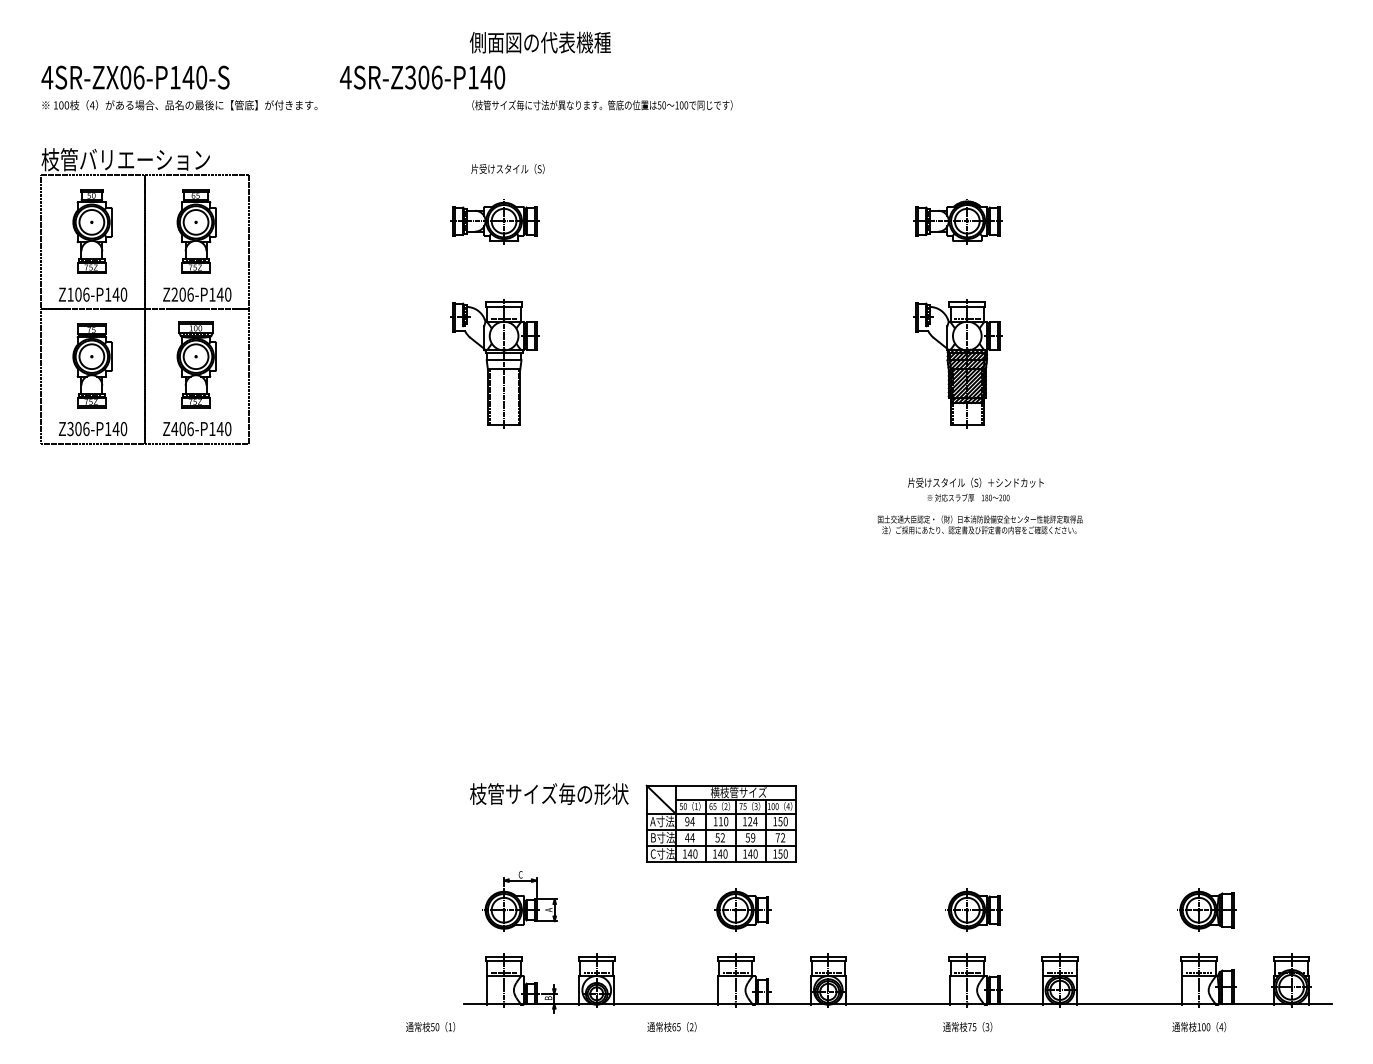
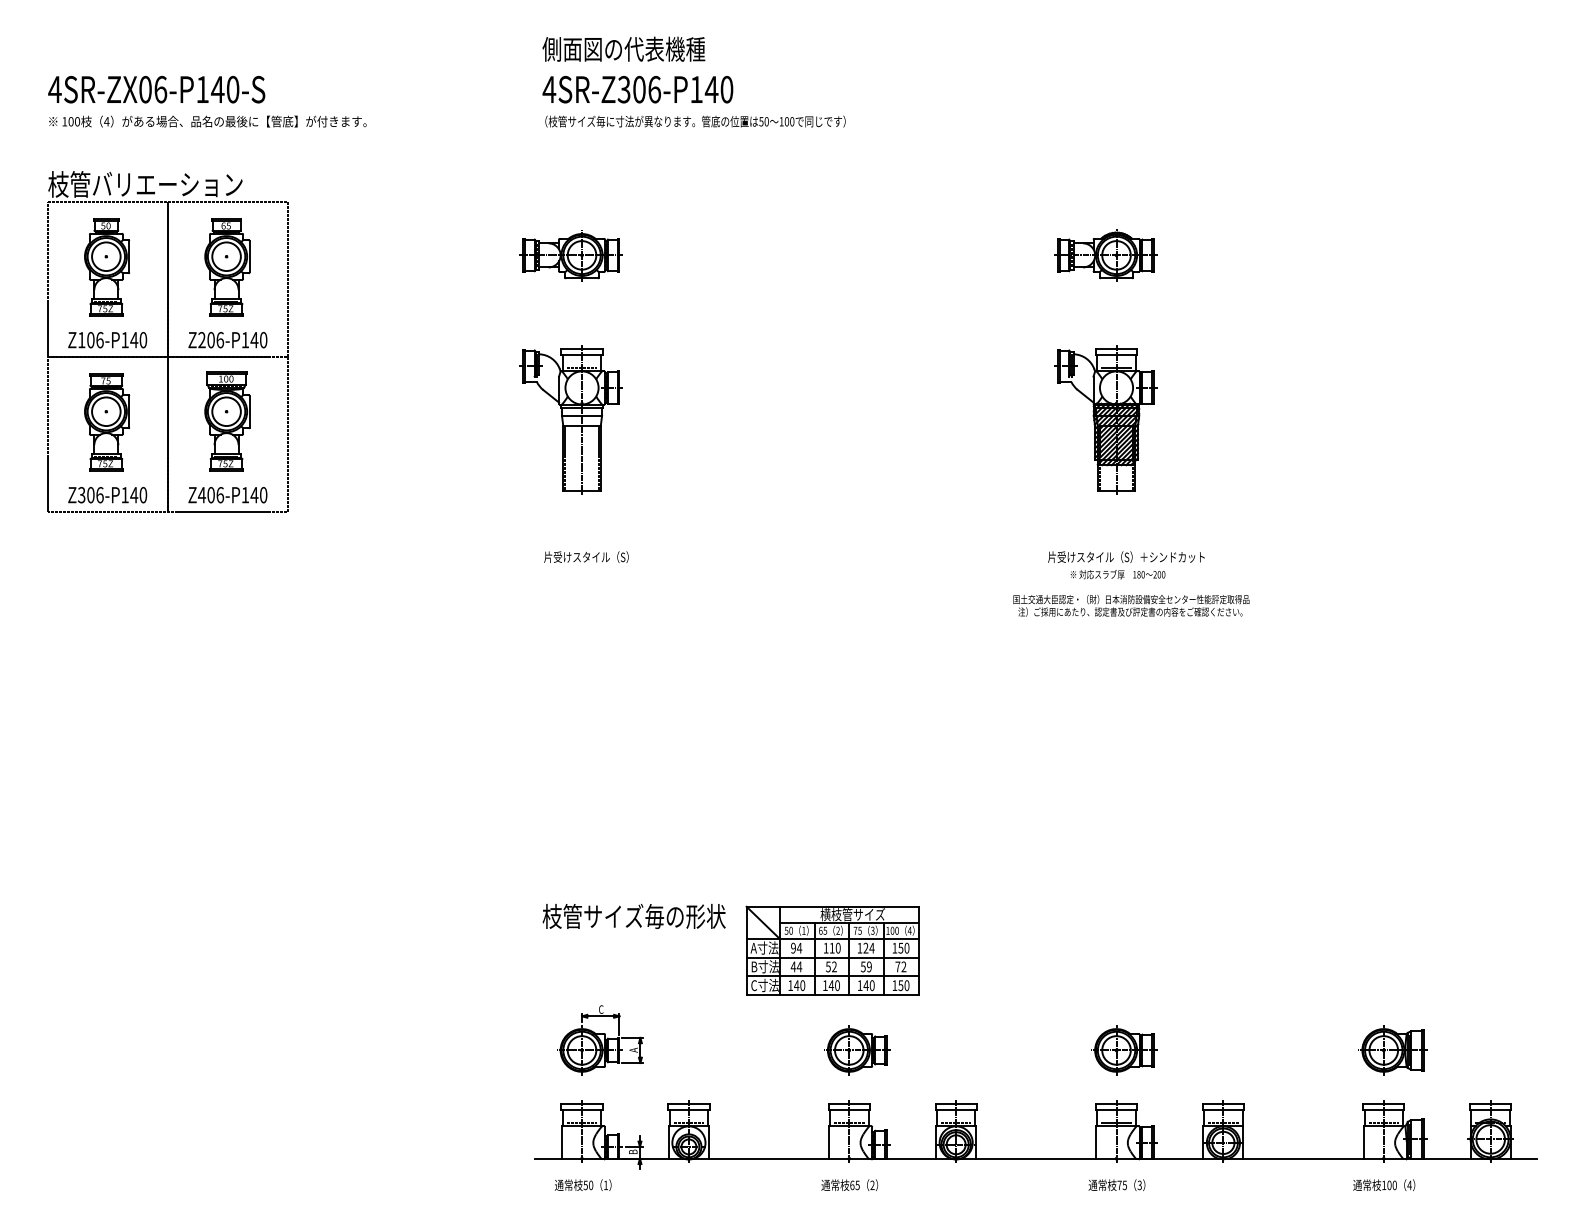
text: (422, 77) -> (637, 89), moved
text: (507, 168) -> (586, 556), moved
text: (430, 1026) -> (583, 1184), moved
text: (671, 1026) -> (849, 1184), moved

